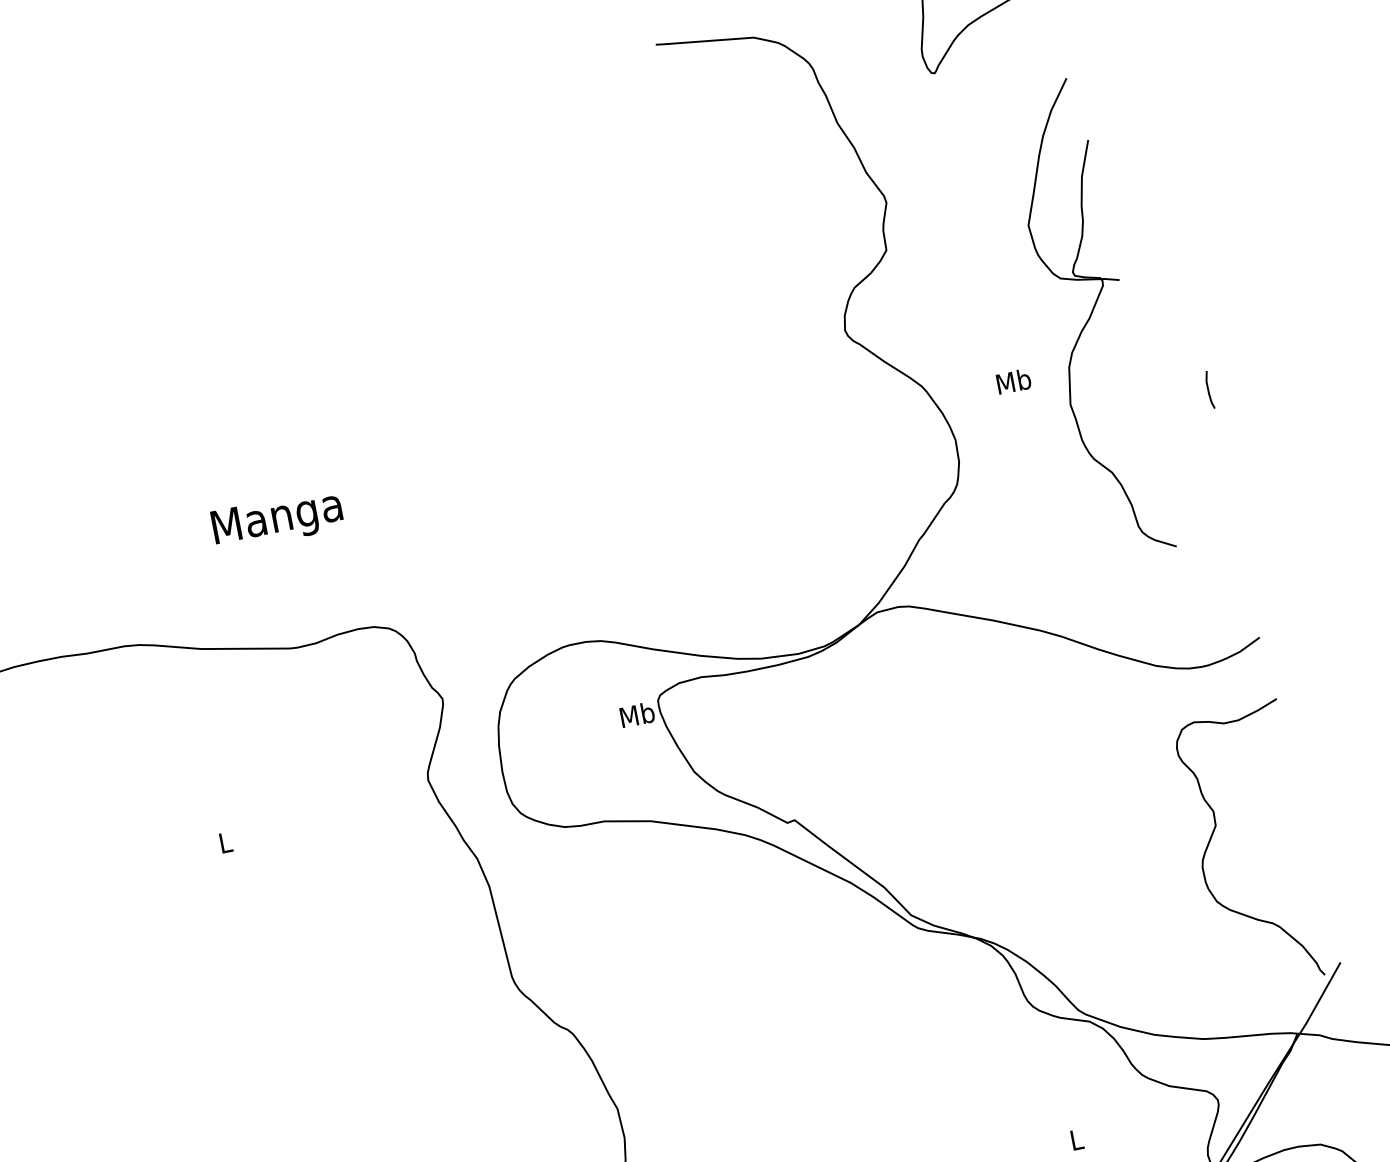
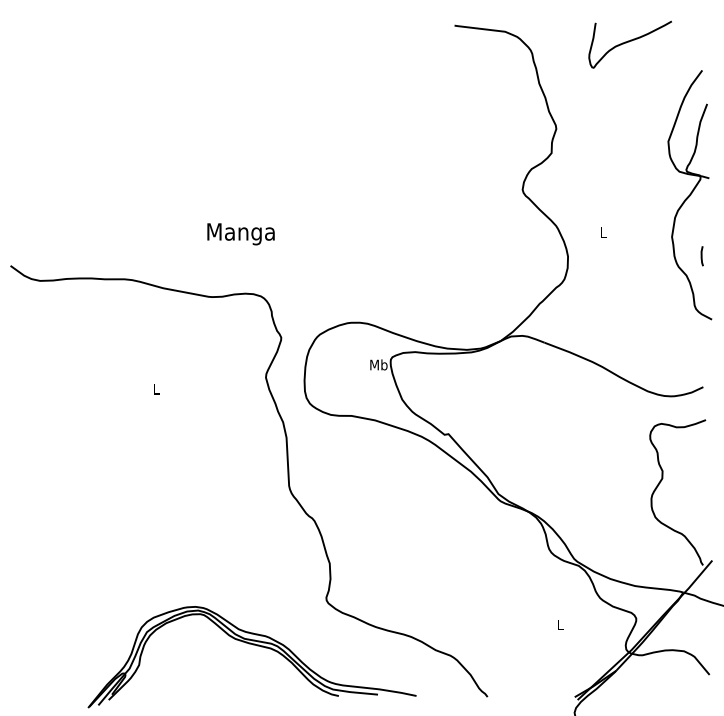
part: (1088, 319) -> (689, 195), moved
text: (1013, 381) -> (603, 232), Mb -> L
text: (276, 520) -> (240, 234), moved

